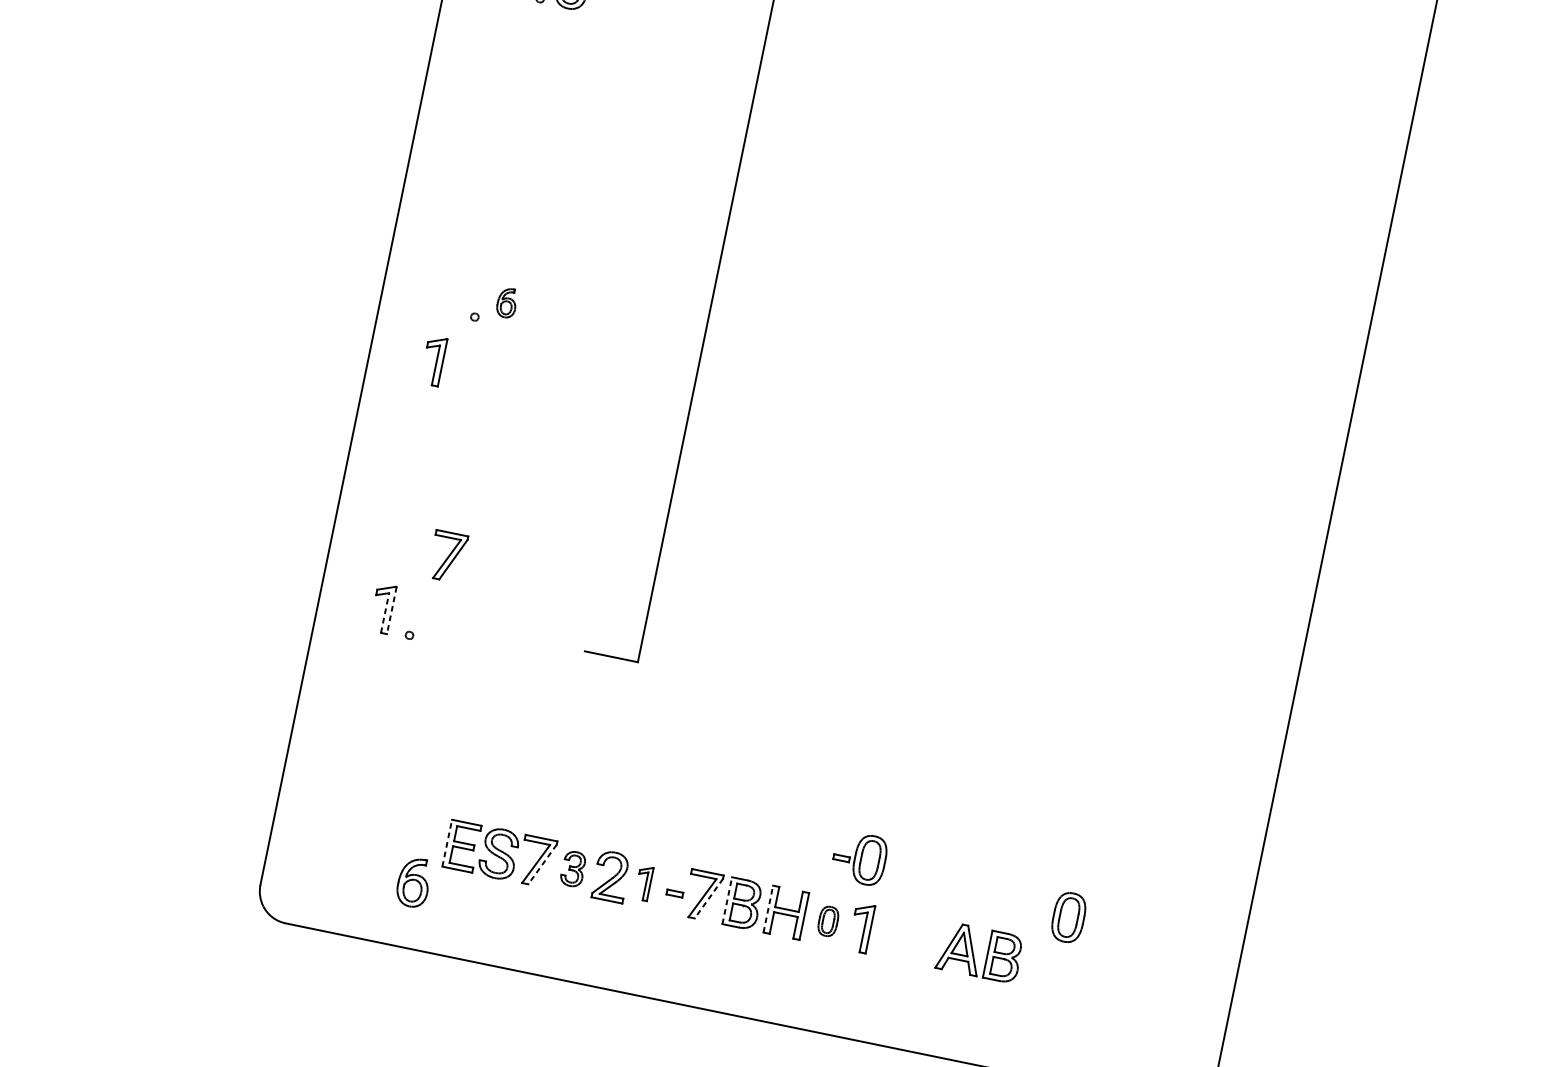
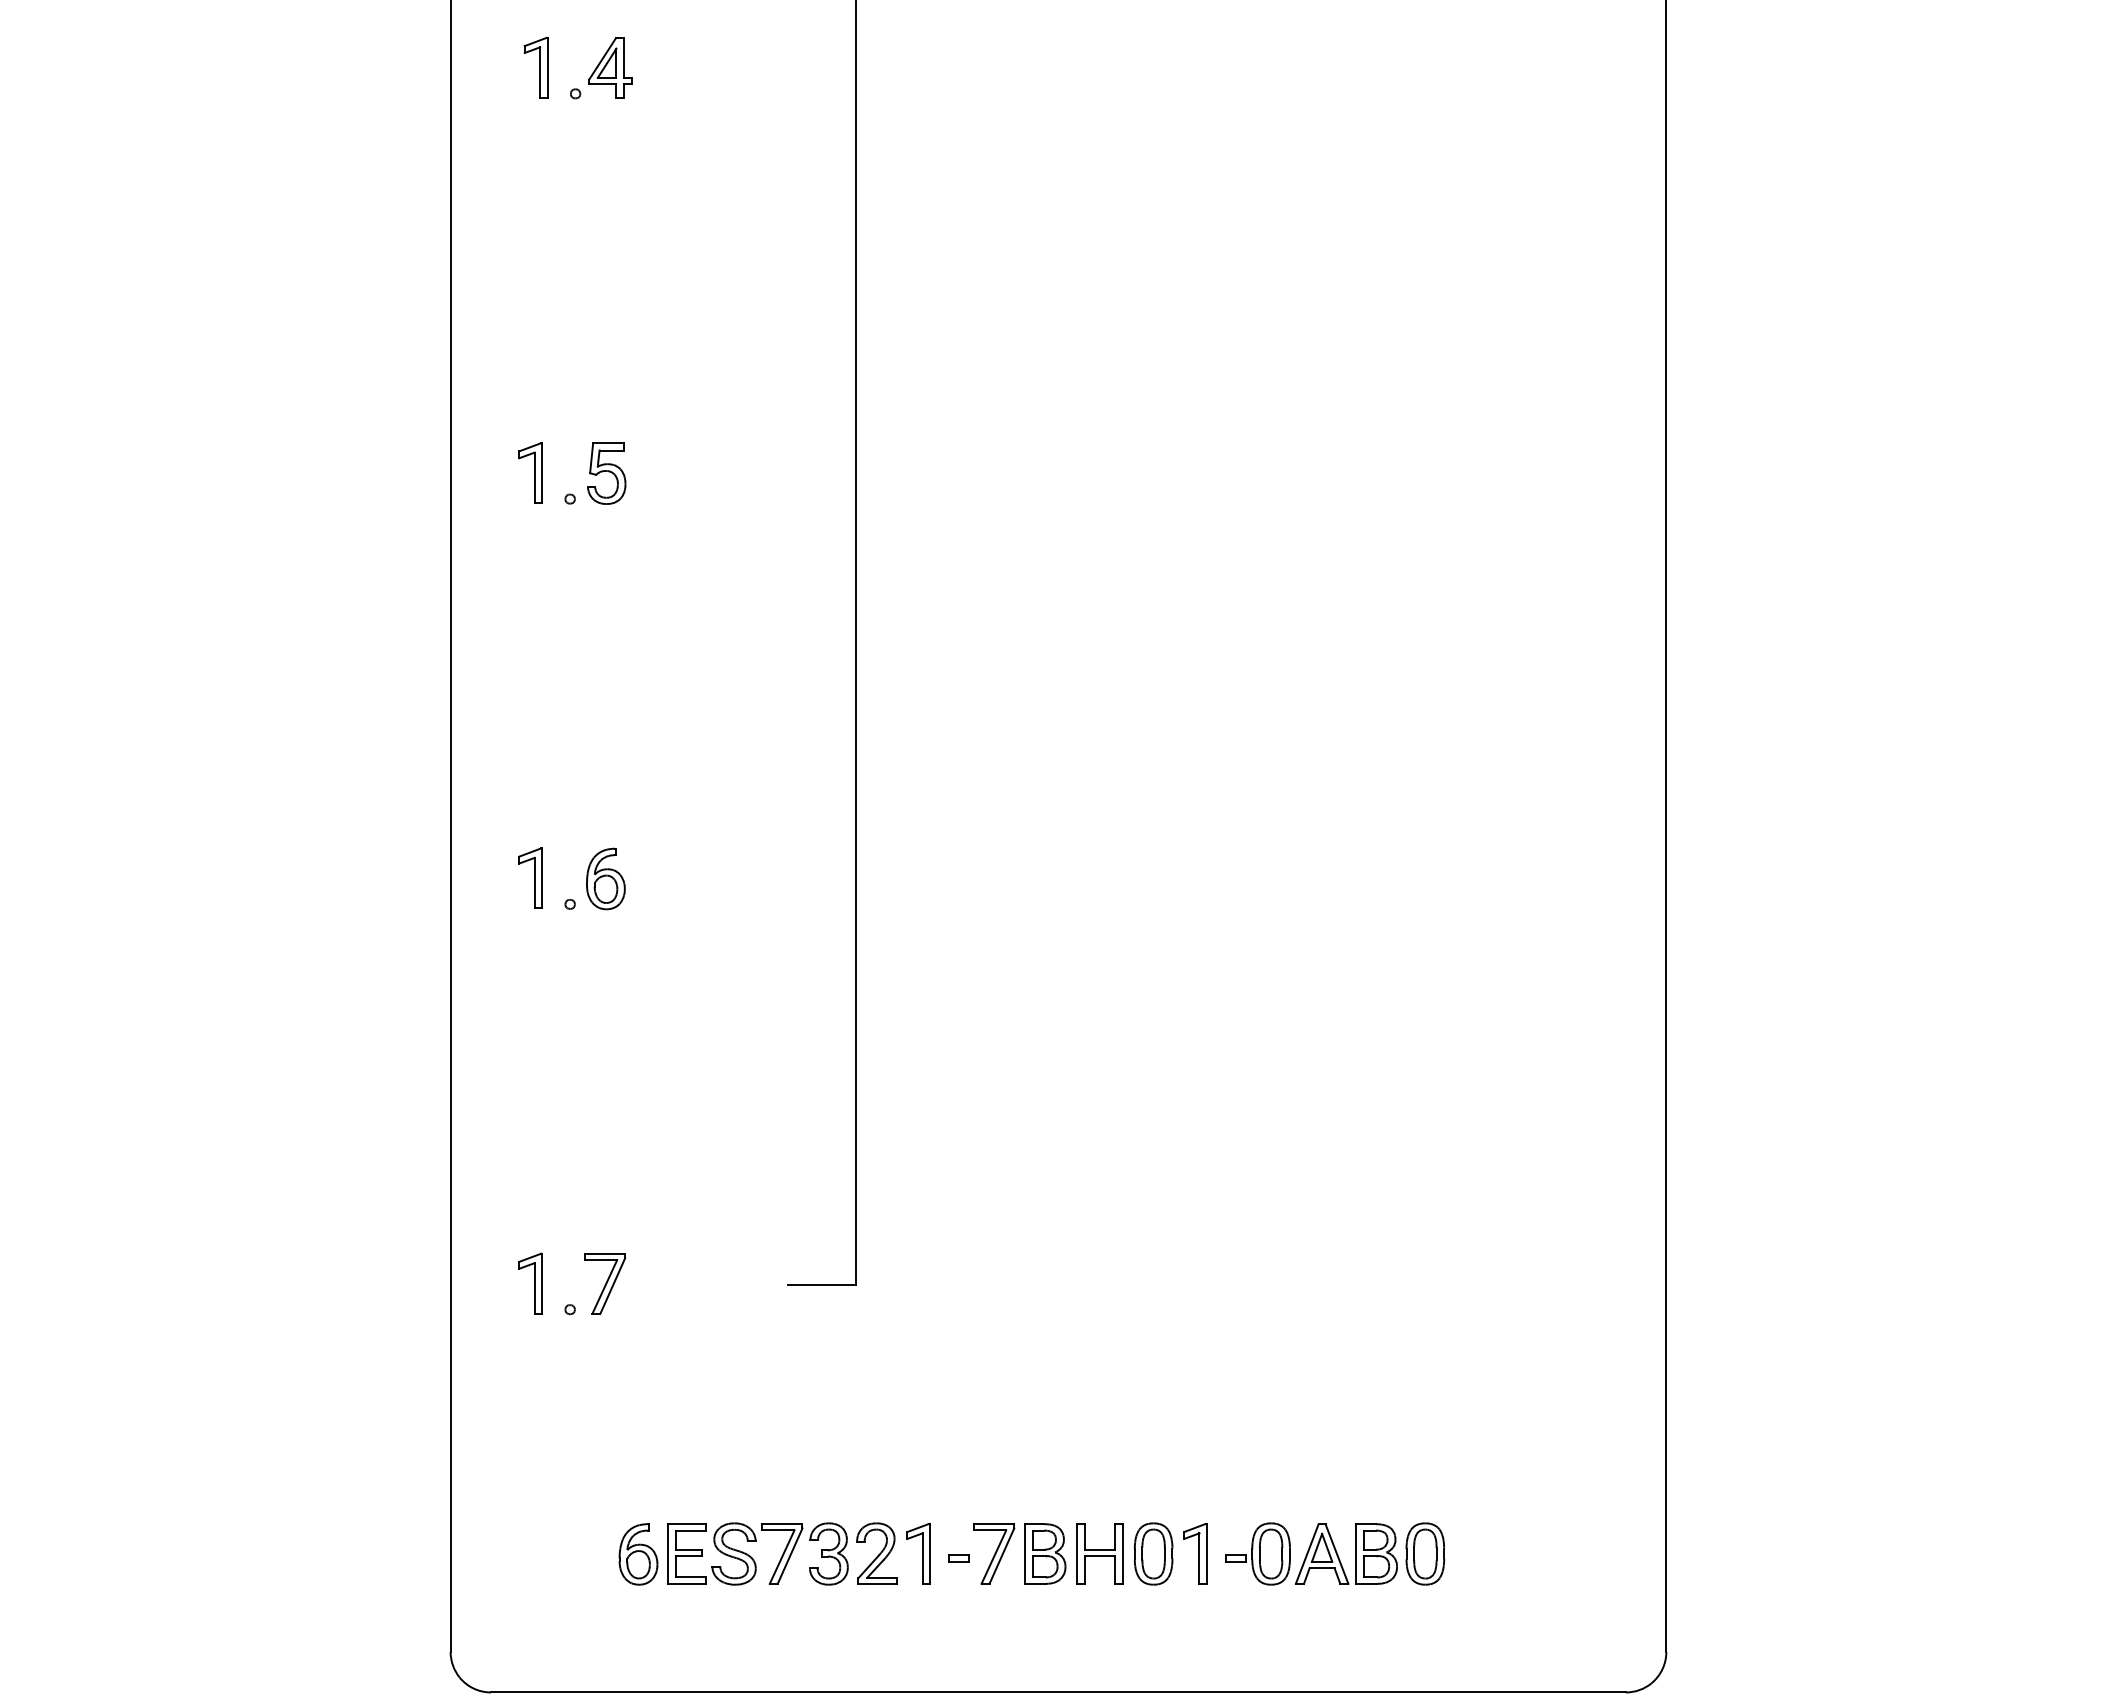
part: (506, 302) -> (605, 878), size x1.67
part: (433, 360) -> (530, 877), moved
part: (448, 556) -> (605, 1283), moved
line: (392, 610) -> (542, 1283), dashed -> solid
line: (385, 612) -> (534, 1287), dashed -> solid
line: (447, 843) -> (668, 1554), dashed -> solid
part: (859, 857) -> (1257, 1553), moved
line: (542, 864) -> (789, 1556), dashed -> solid
part: (573, 868) -> (828, 1553), size x1.43
part: (413, 882) -> (638, 1554), moved
part: (643, 883) -> (918, 1553), size x1.43
line: (708, 898) -> (1001, 1556), dashed -> solid
line: (726, 901) -> (1024, 1554), dashed -> solid
line: (768, 909) -> (1077, 1554), dashed -> solid
part: (1069, 917) -> (1425, 1553), moved
part: (828, 921) -> (1153, 1553), size x1.67

